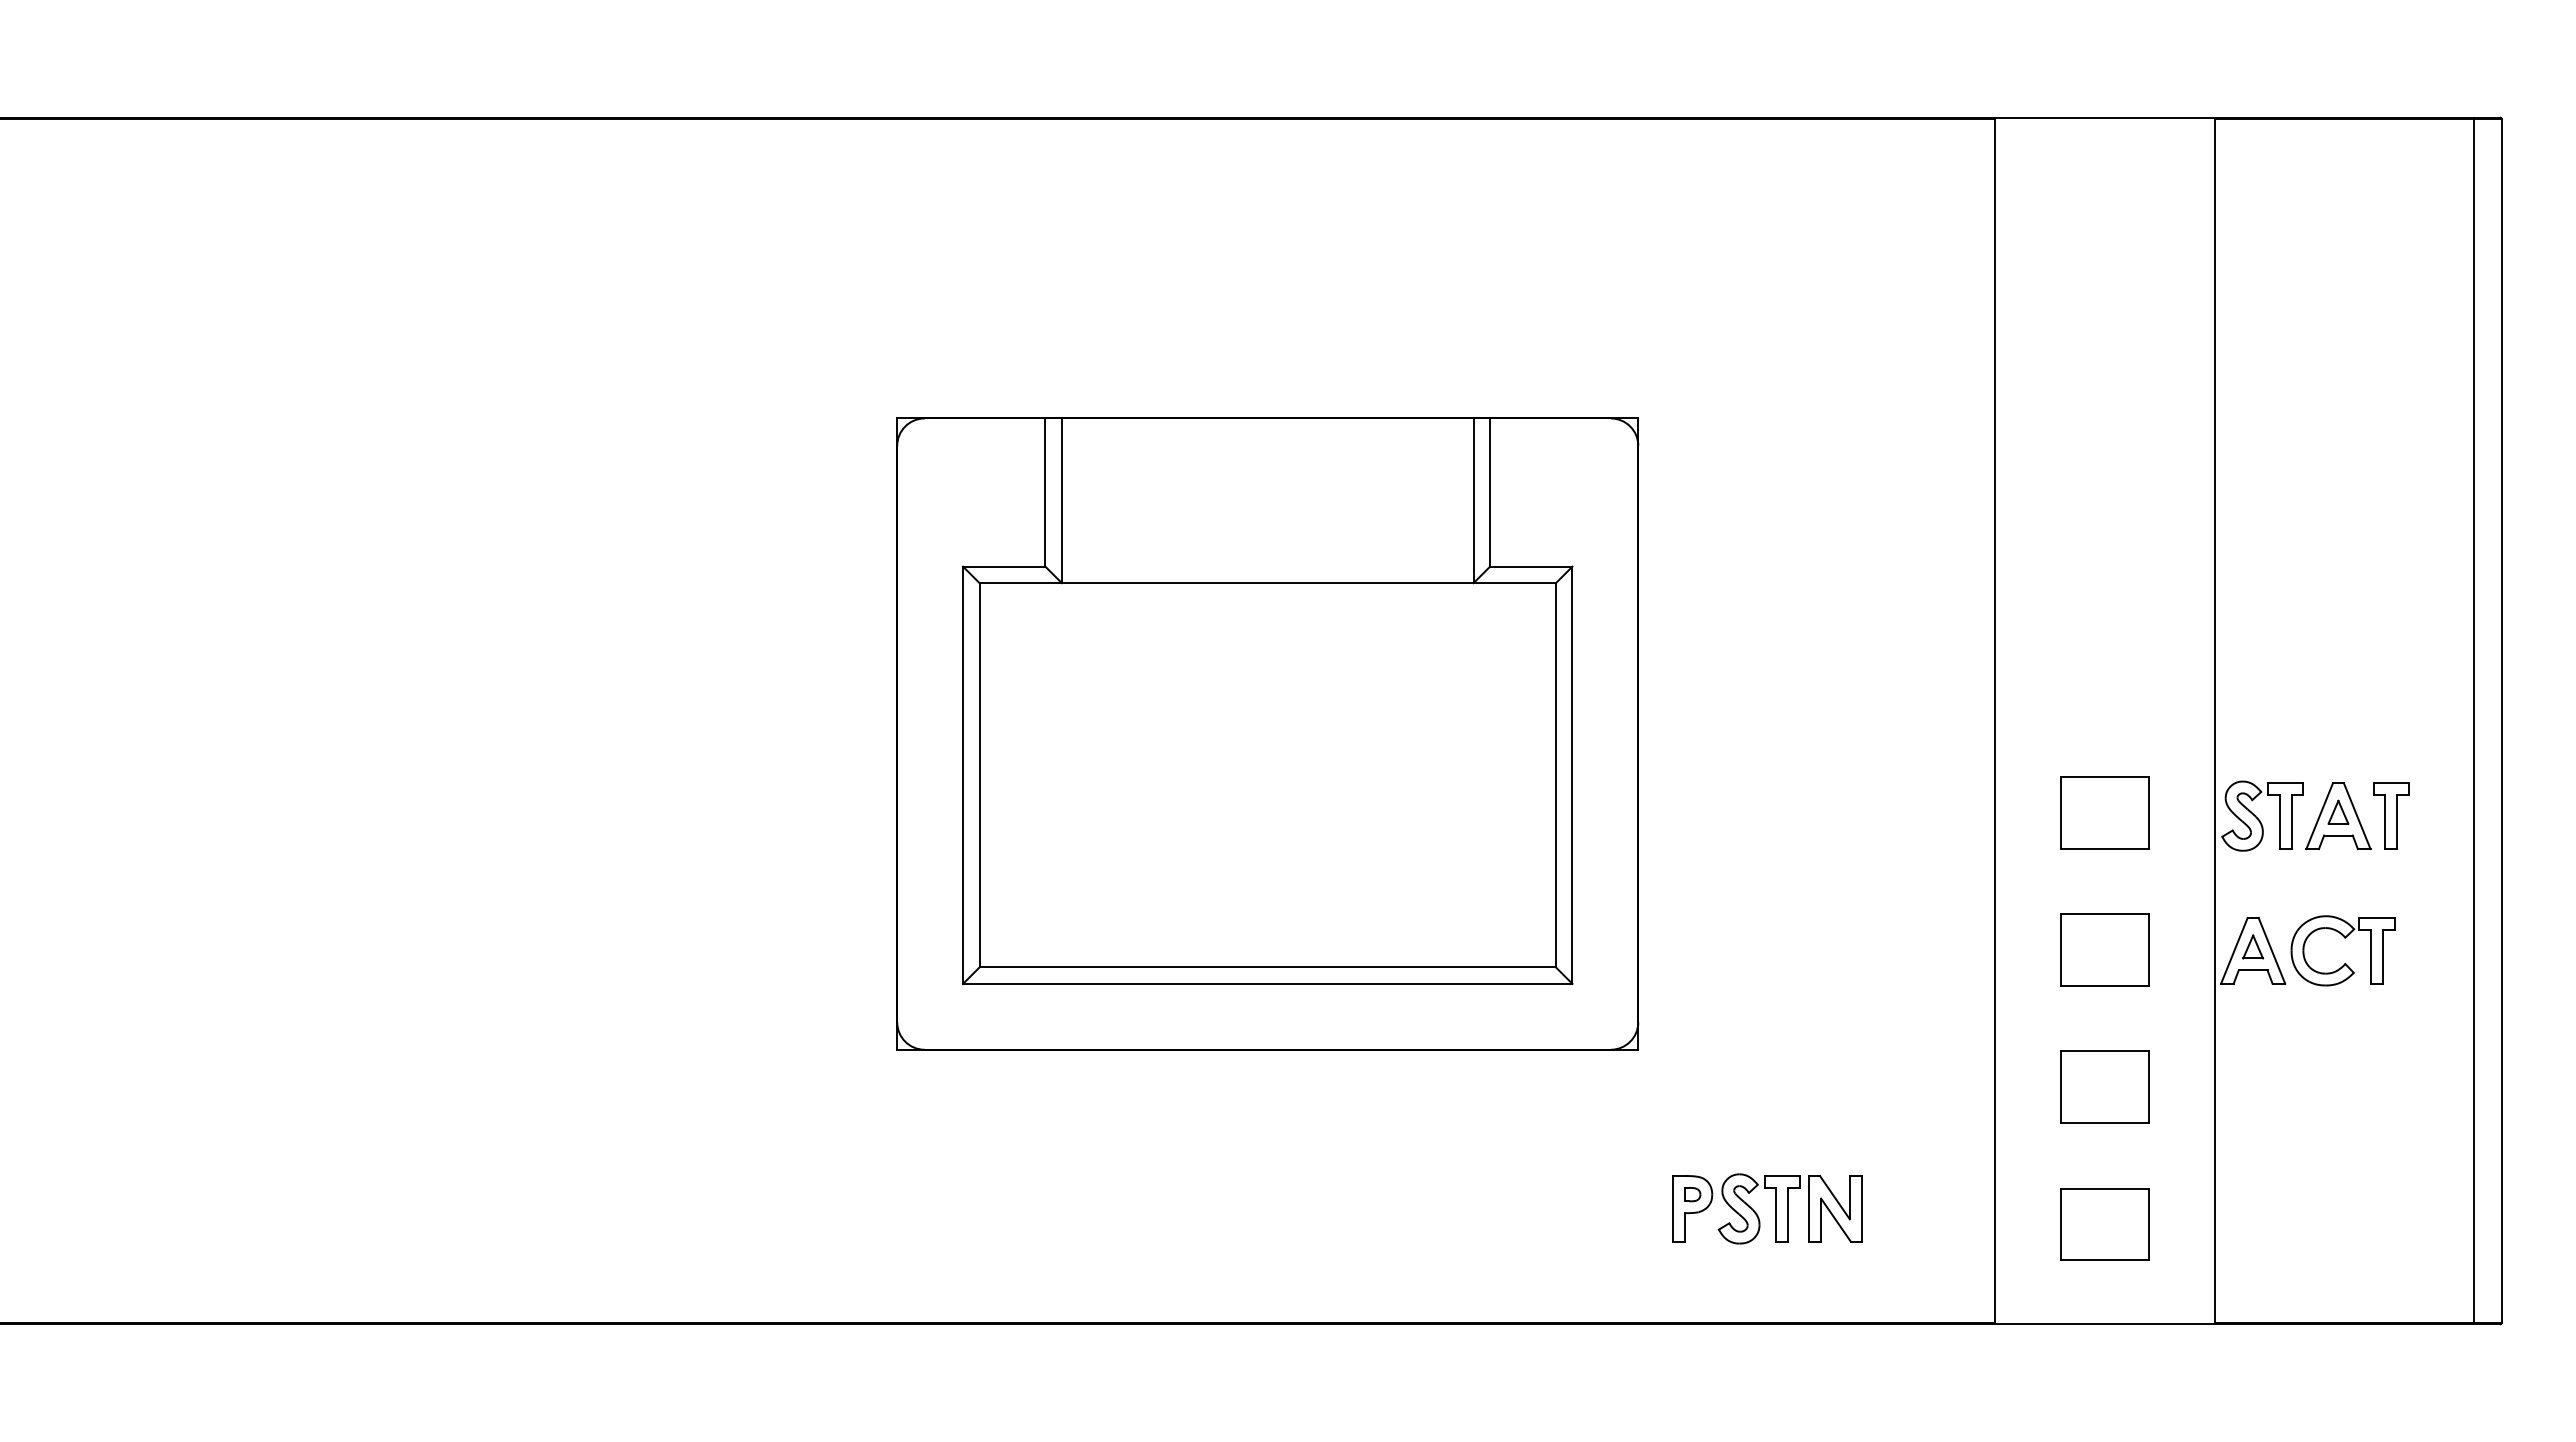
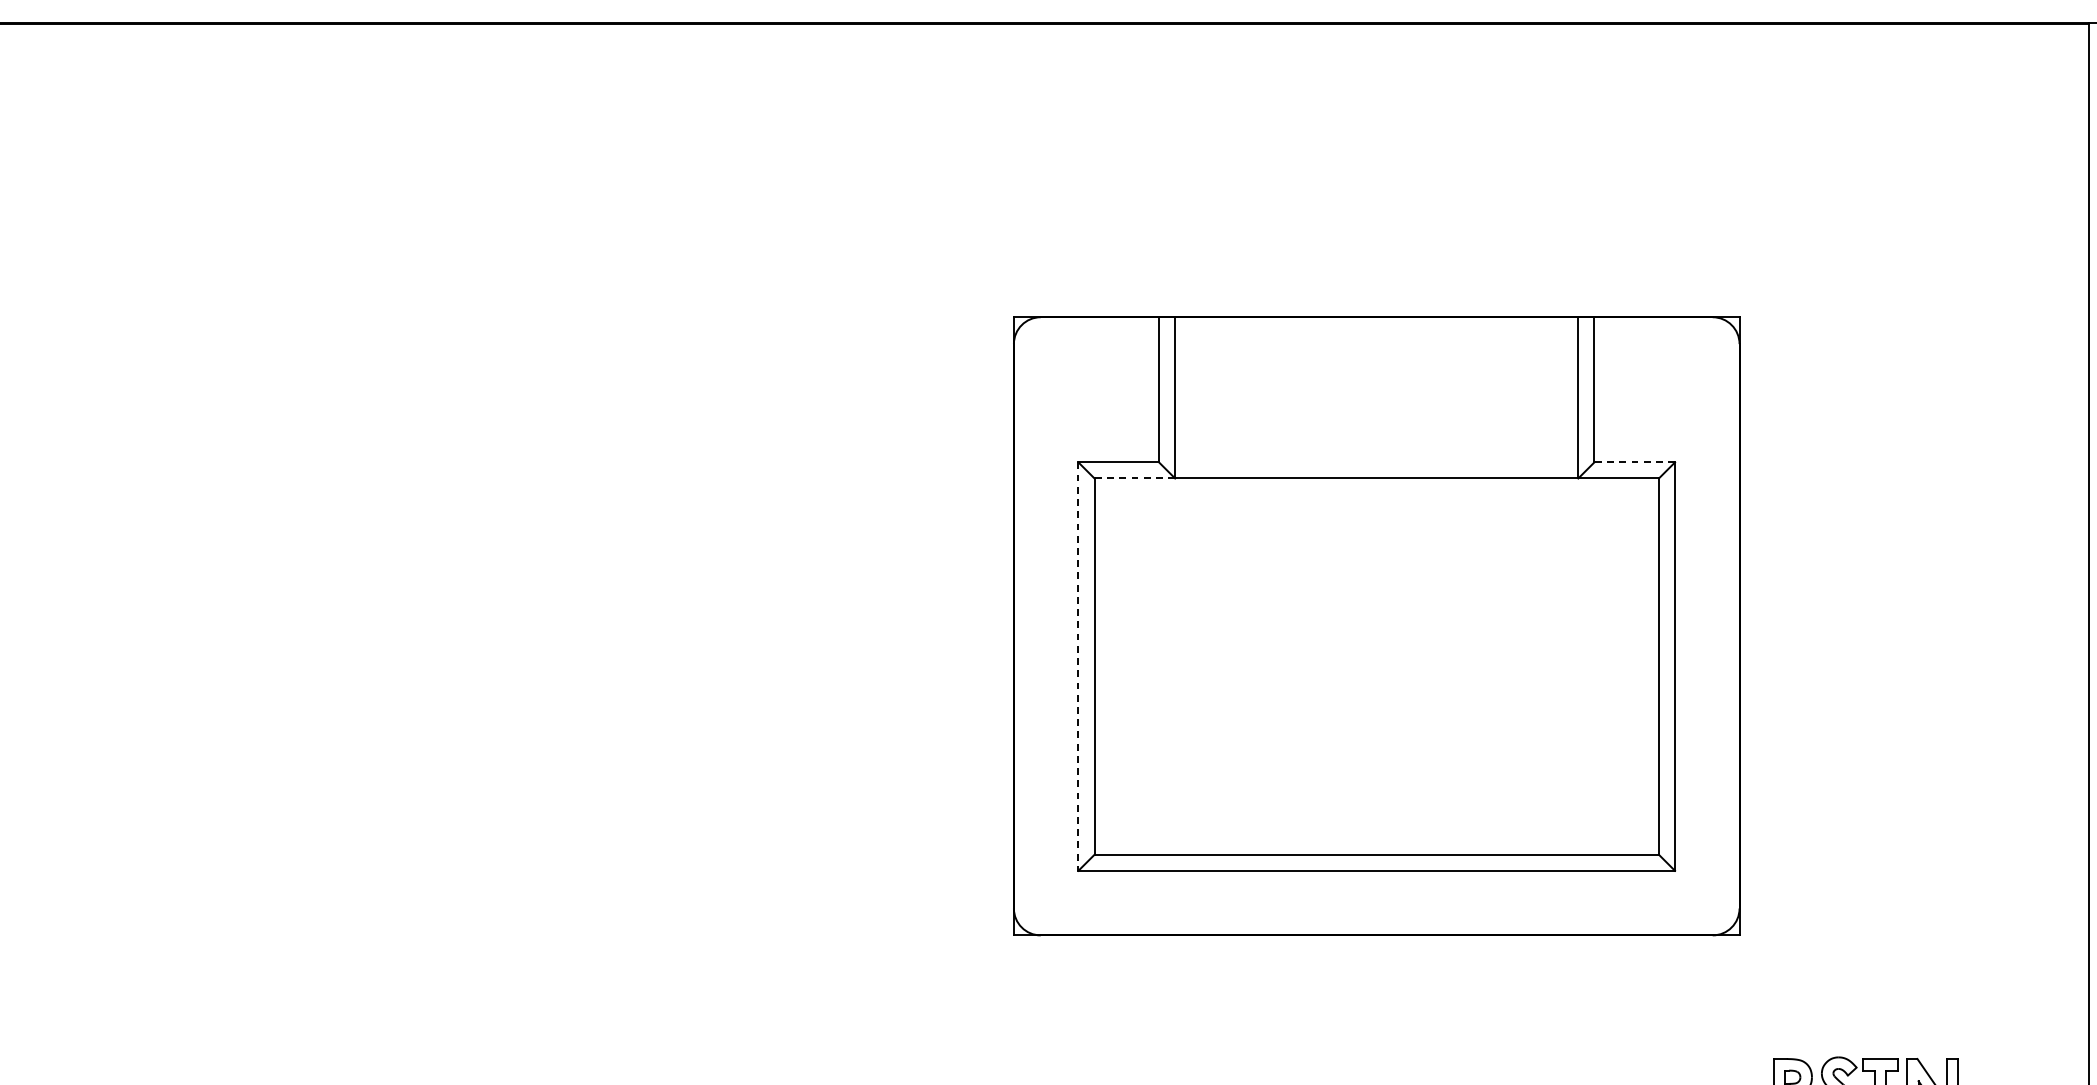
line: (1530, 566) -> (1634, 462), solid -> dashed
line: (1020, 583) -> (1134, 478), solid -> dashed
line: (963, 775) -> (1078, 666), solid -> dashed

